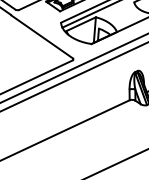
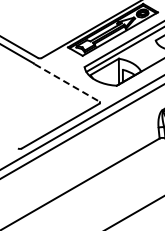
line: (42, 37) -> (67, 83), solid -> dashed

